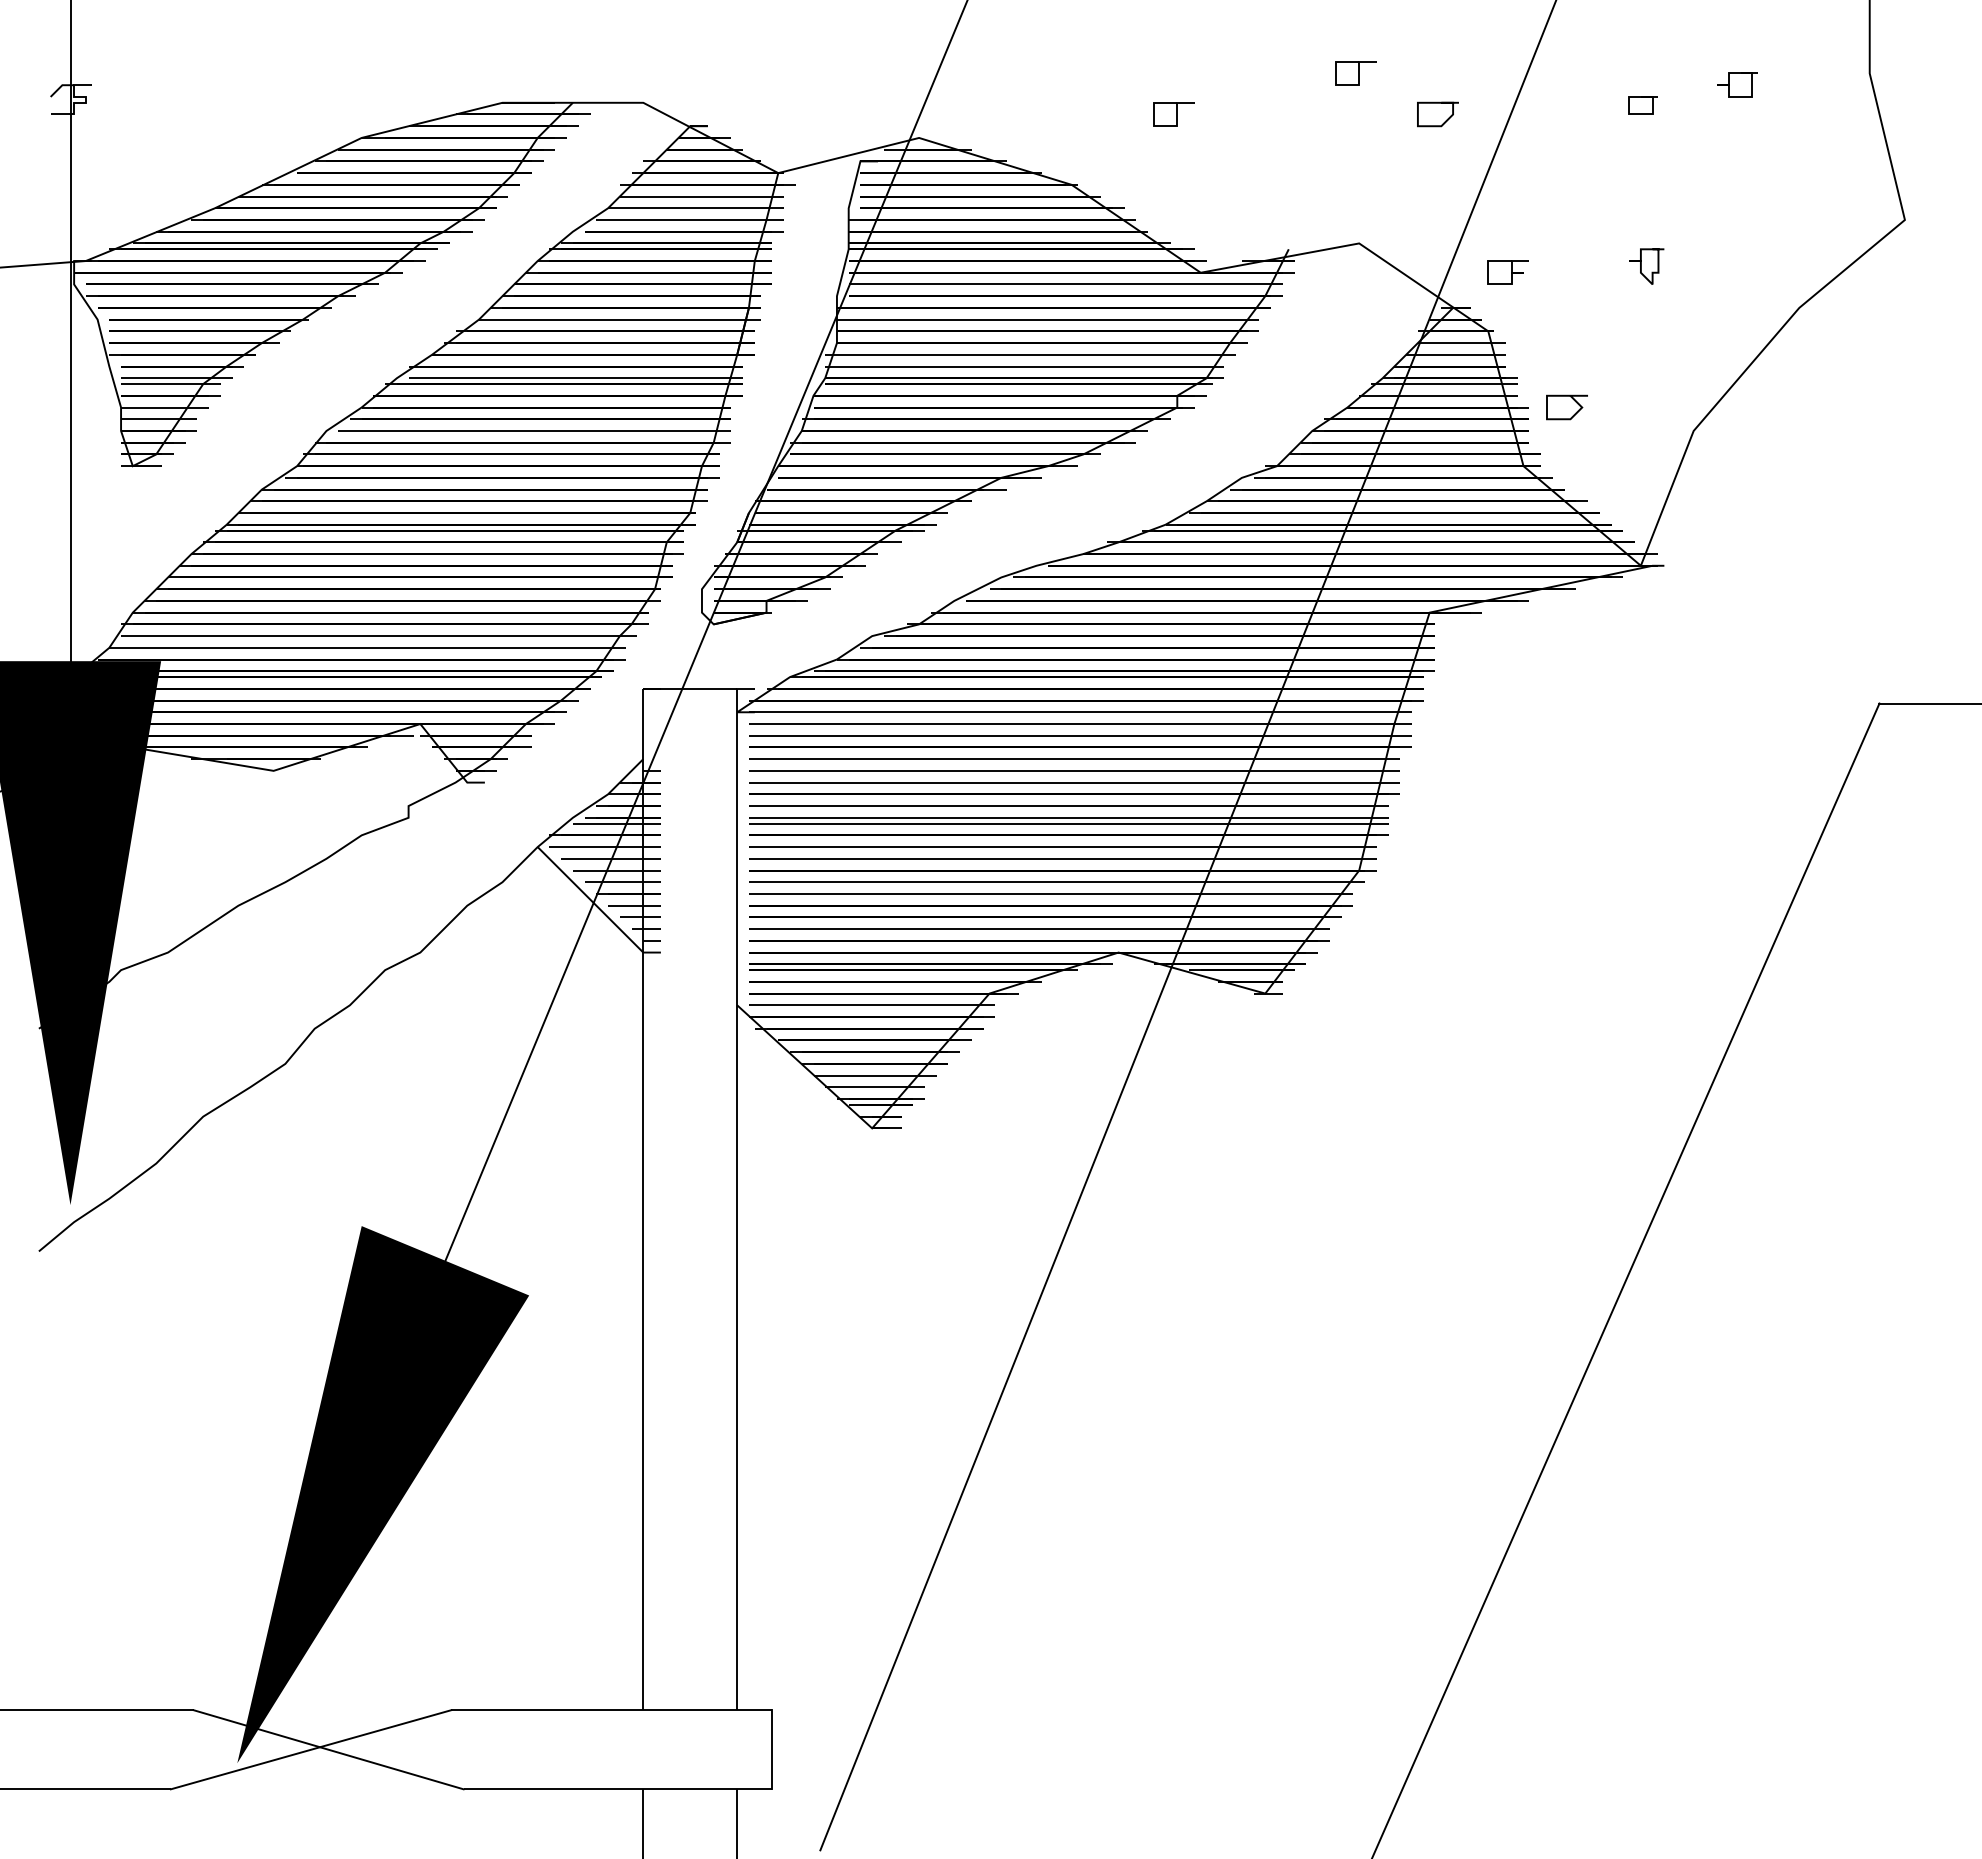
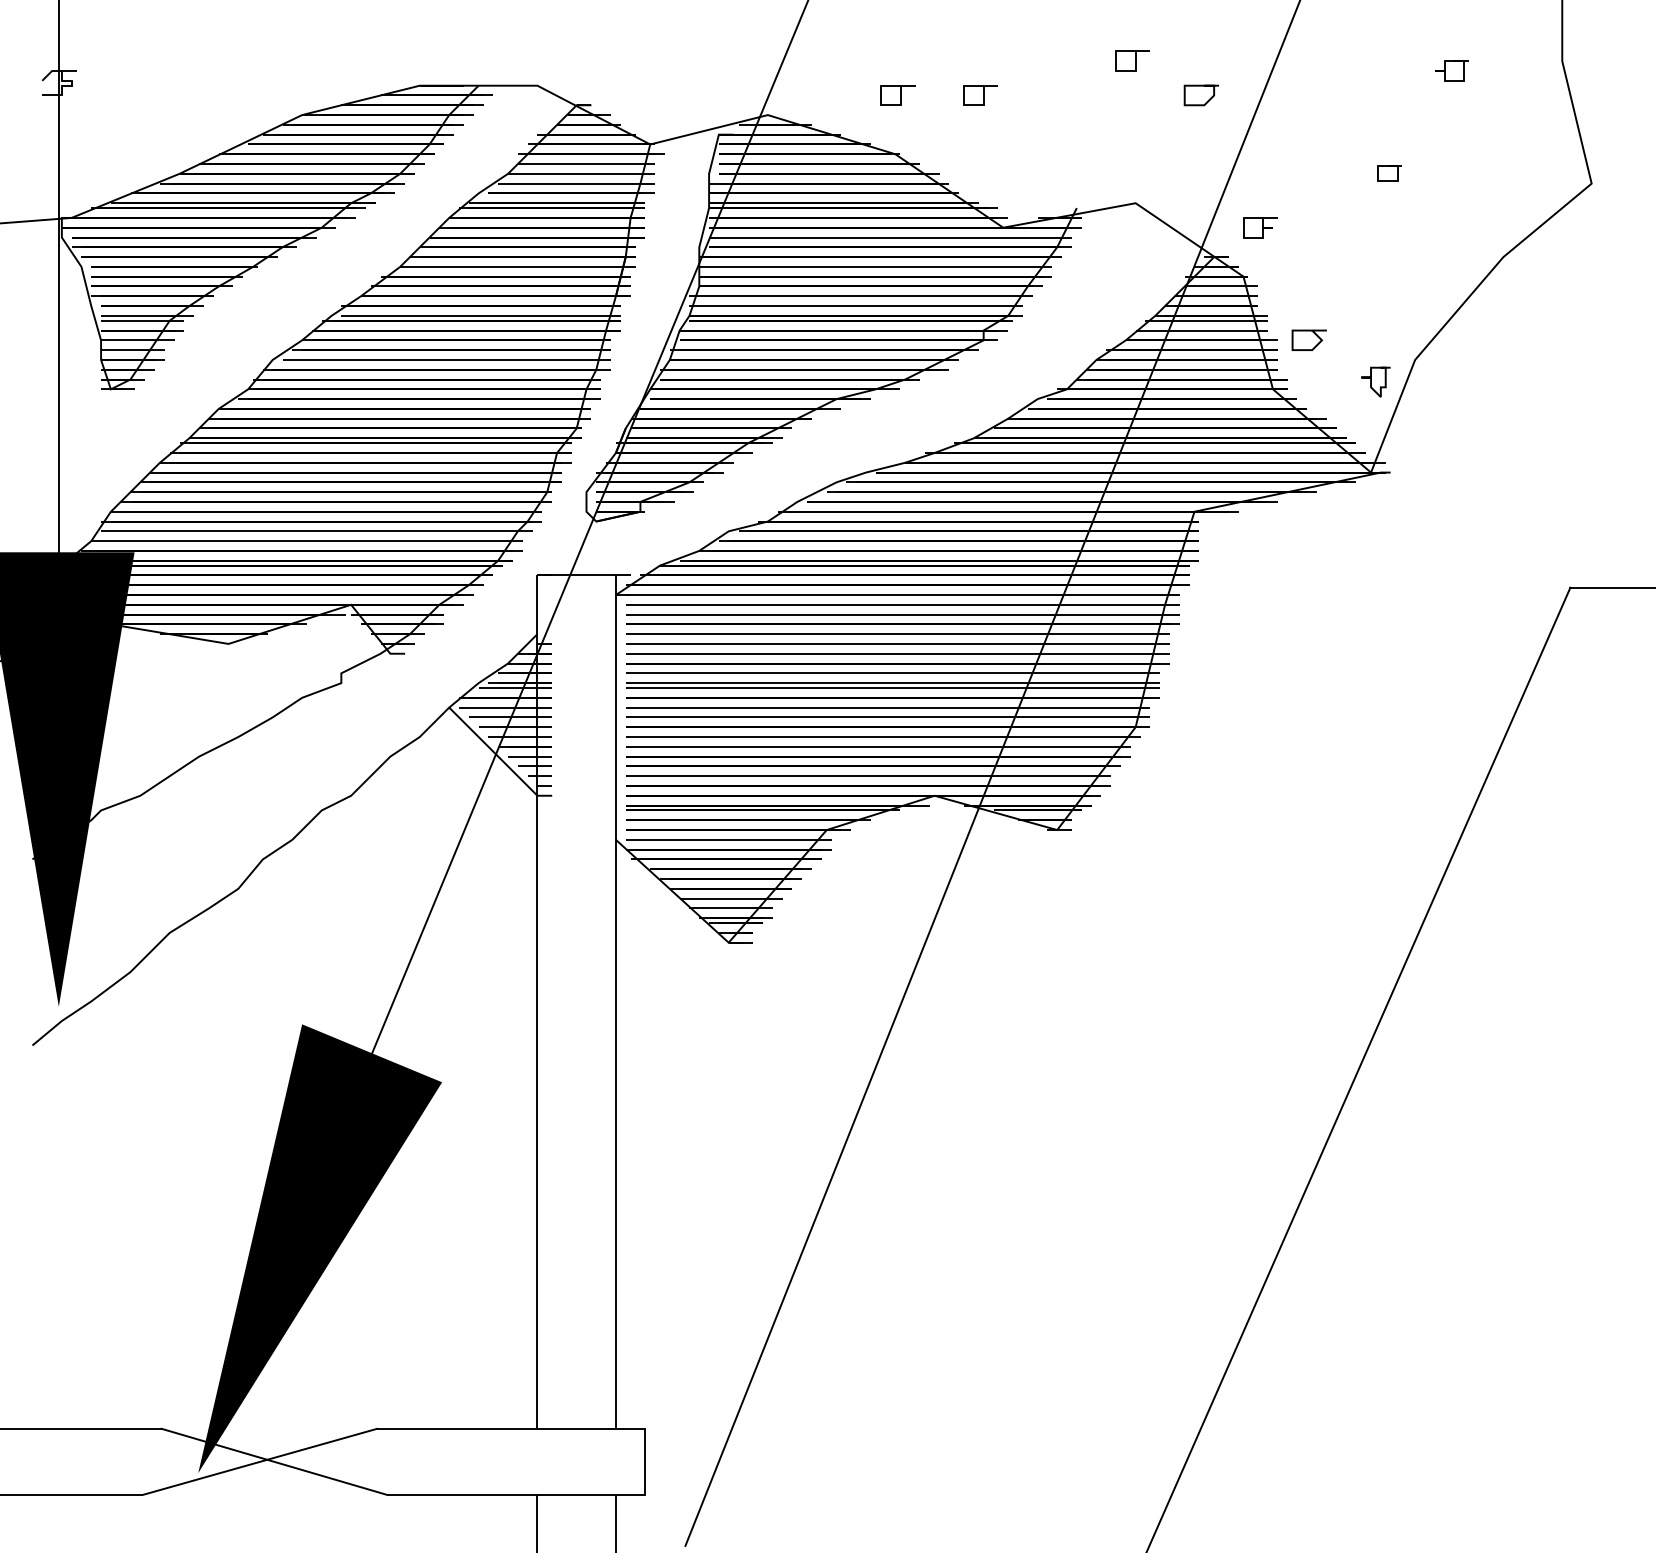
curve: (1642, 97) -> (1389, 166), moved
curve: (1077, 114) -> (900, 95), added
curve: (1641, 266) -> (1371, 382), moved

